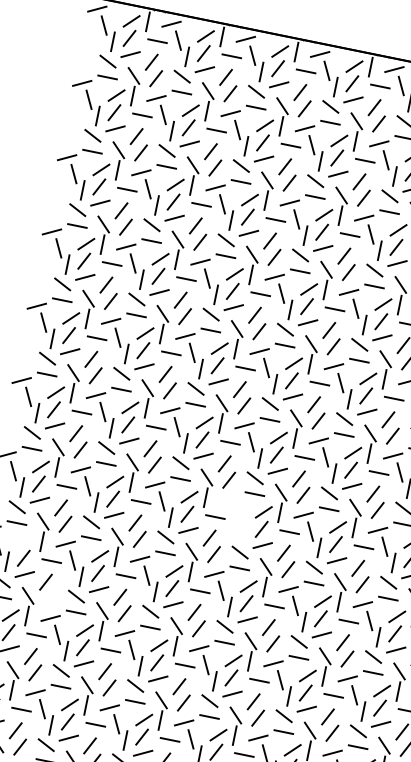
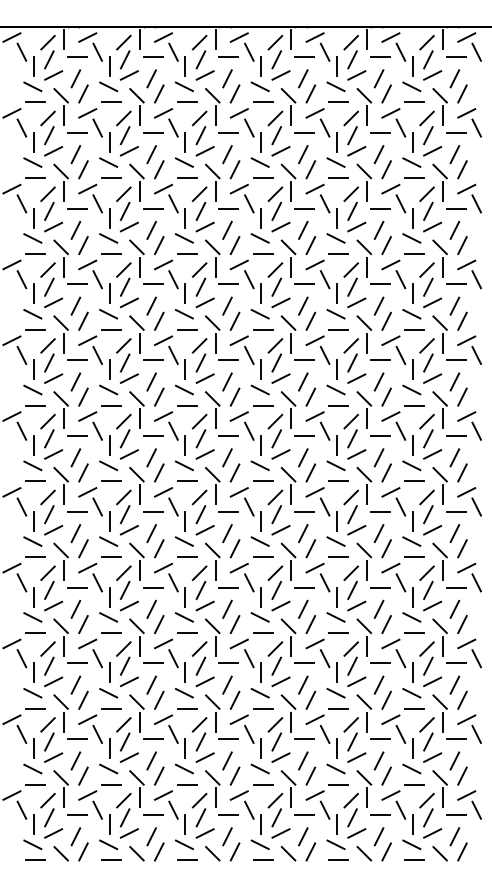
part: (232, 518) -> (245, 509), added
line: (25, 540) -> (47, 572), added
line: (50, 598) -> (83, 624), added

